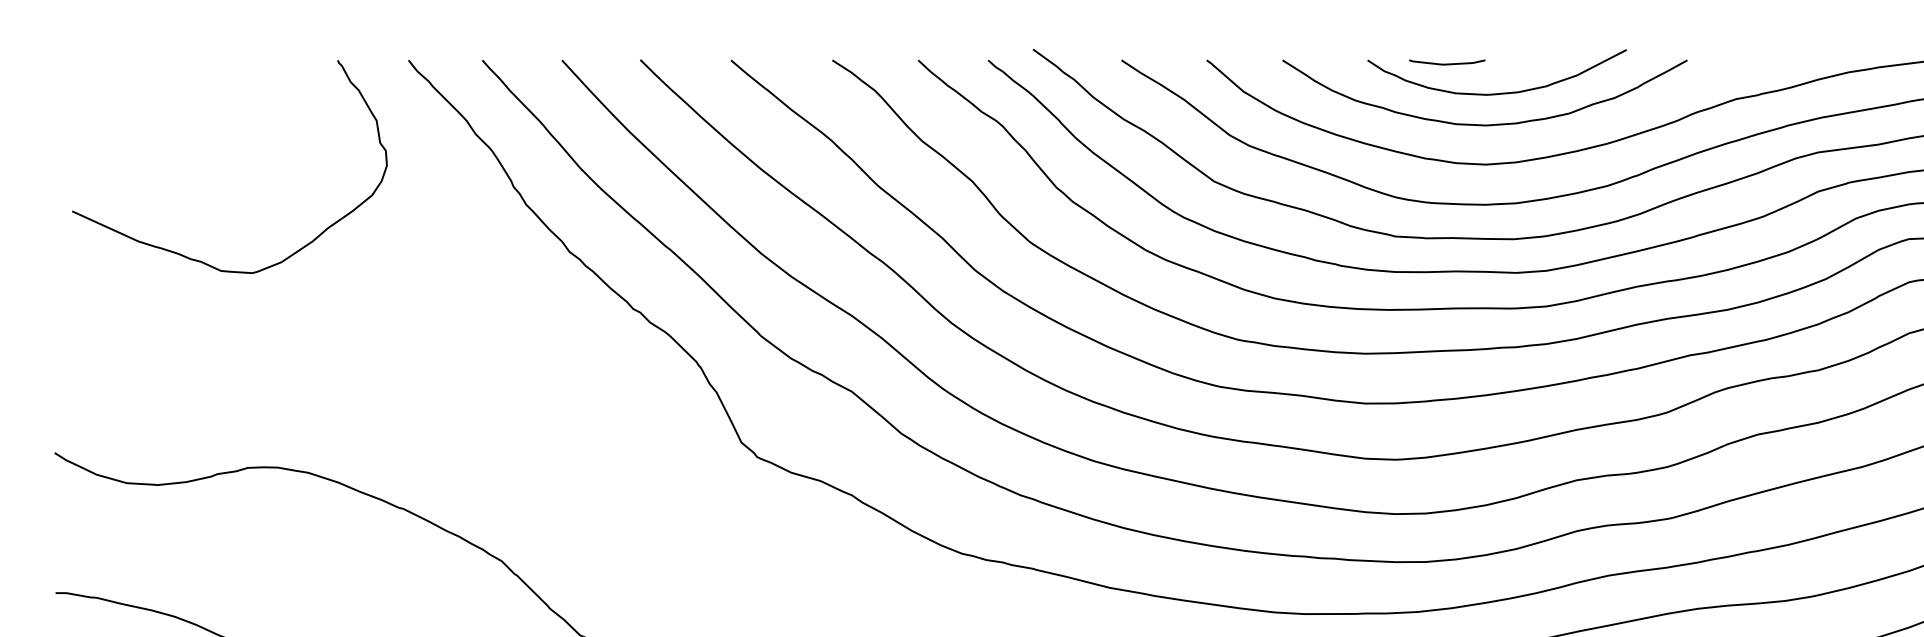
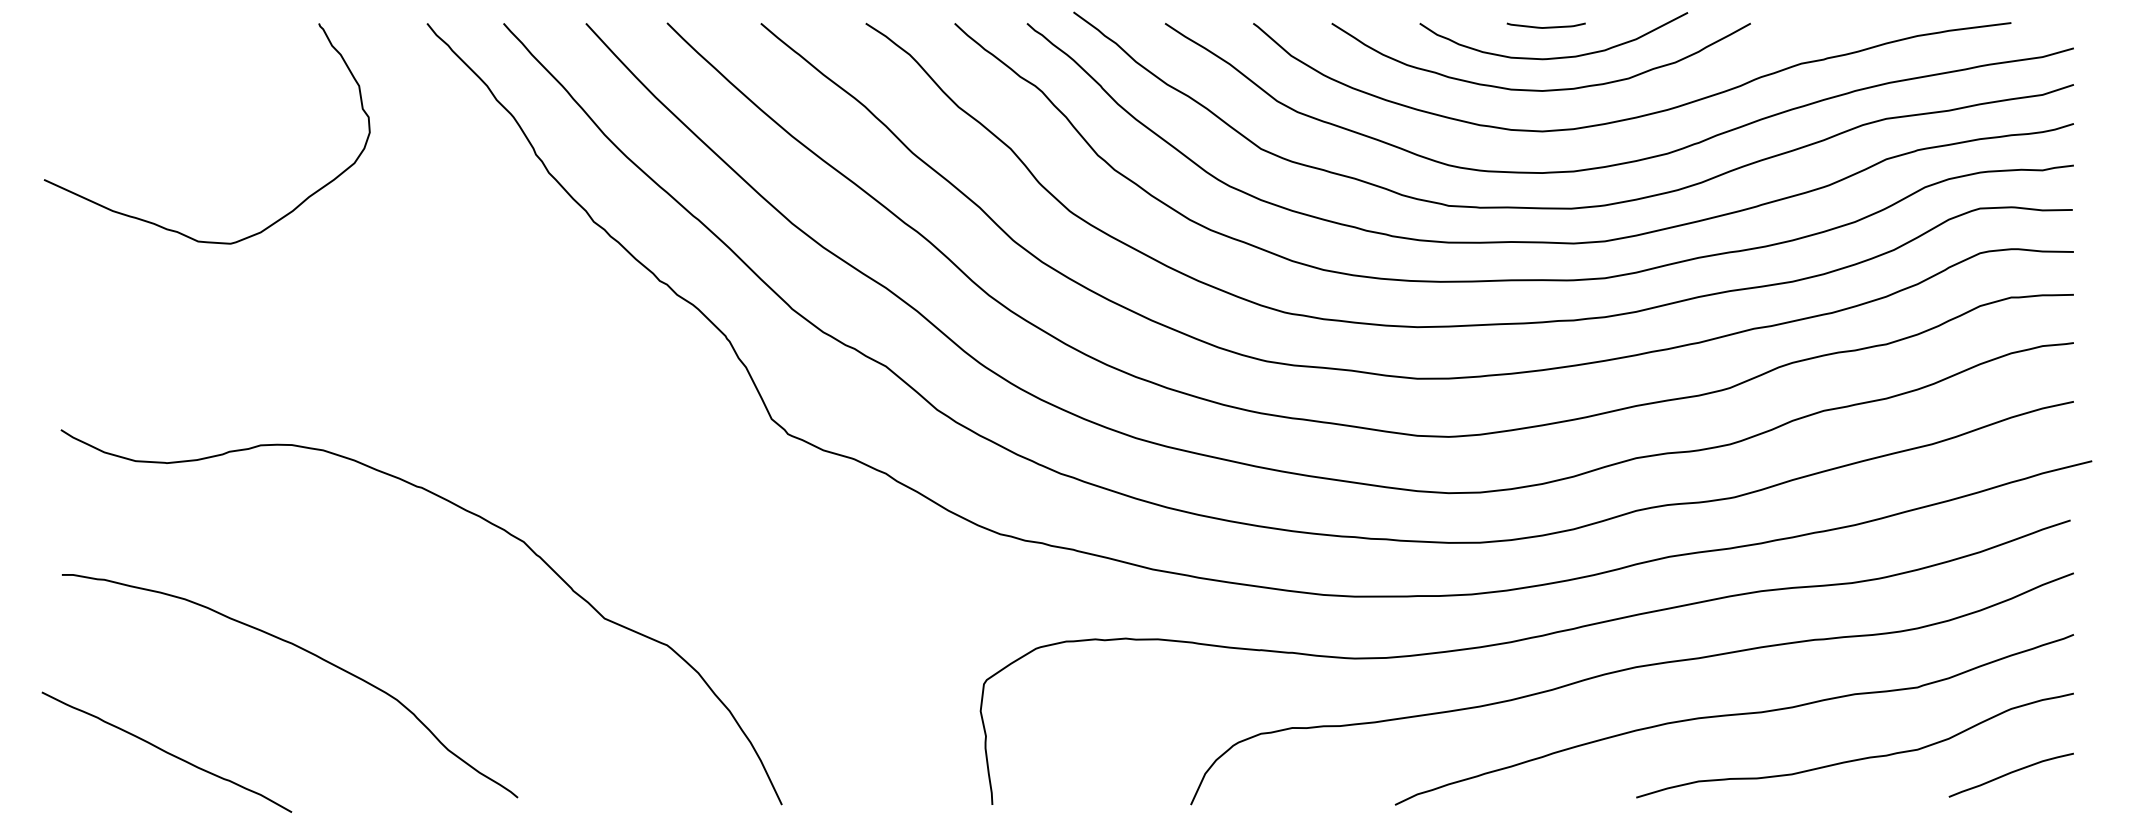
curve: (1446, 63) -> (1545, 26), moved
curve: (200, 260) -> (176, 230), moved

